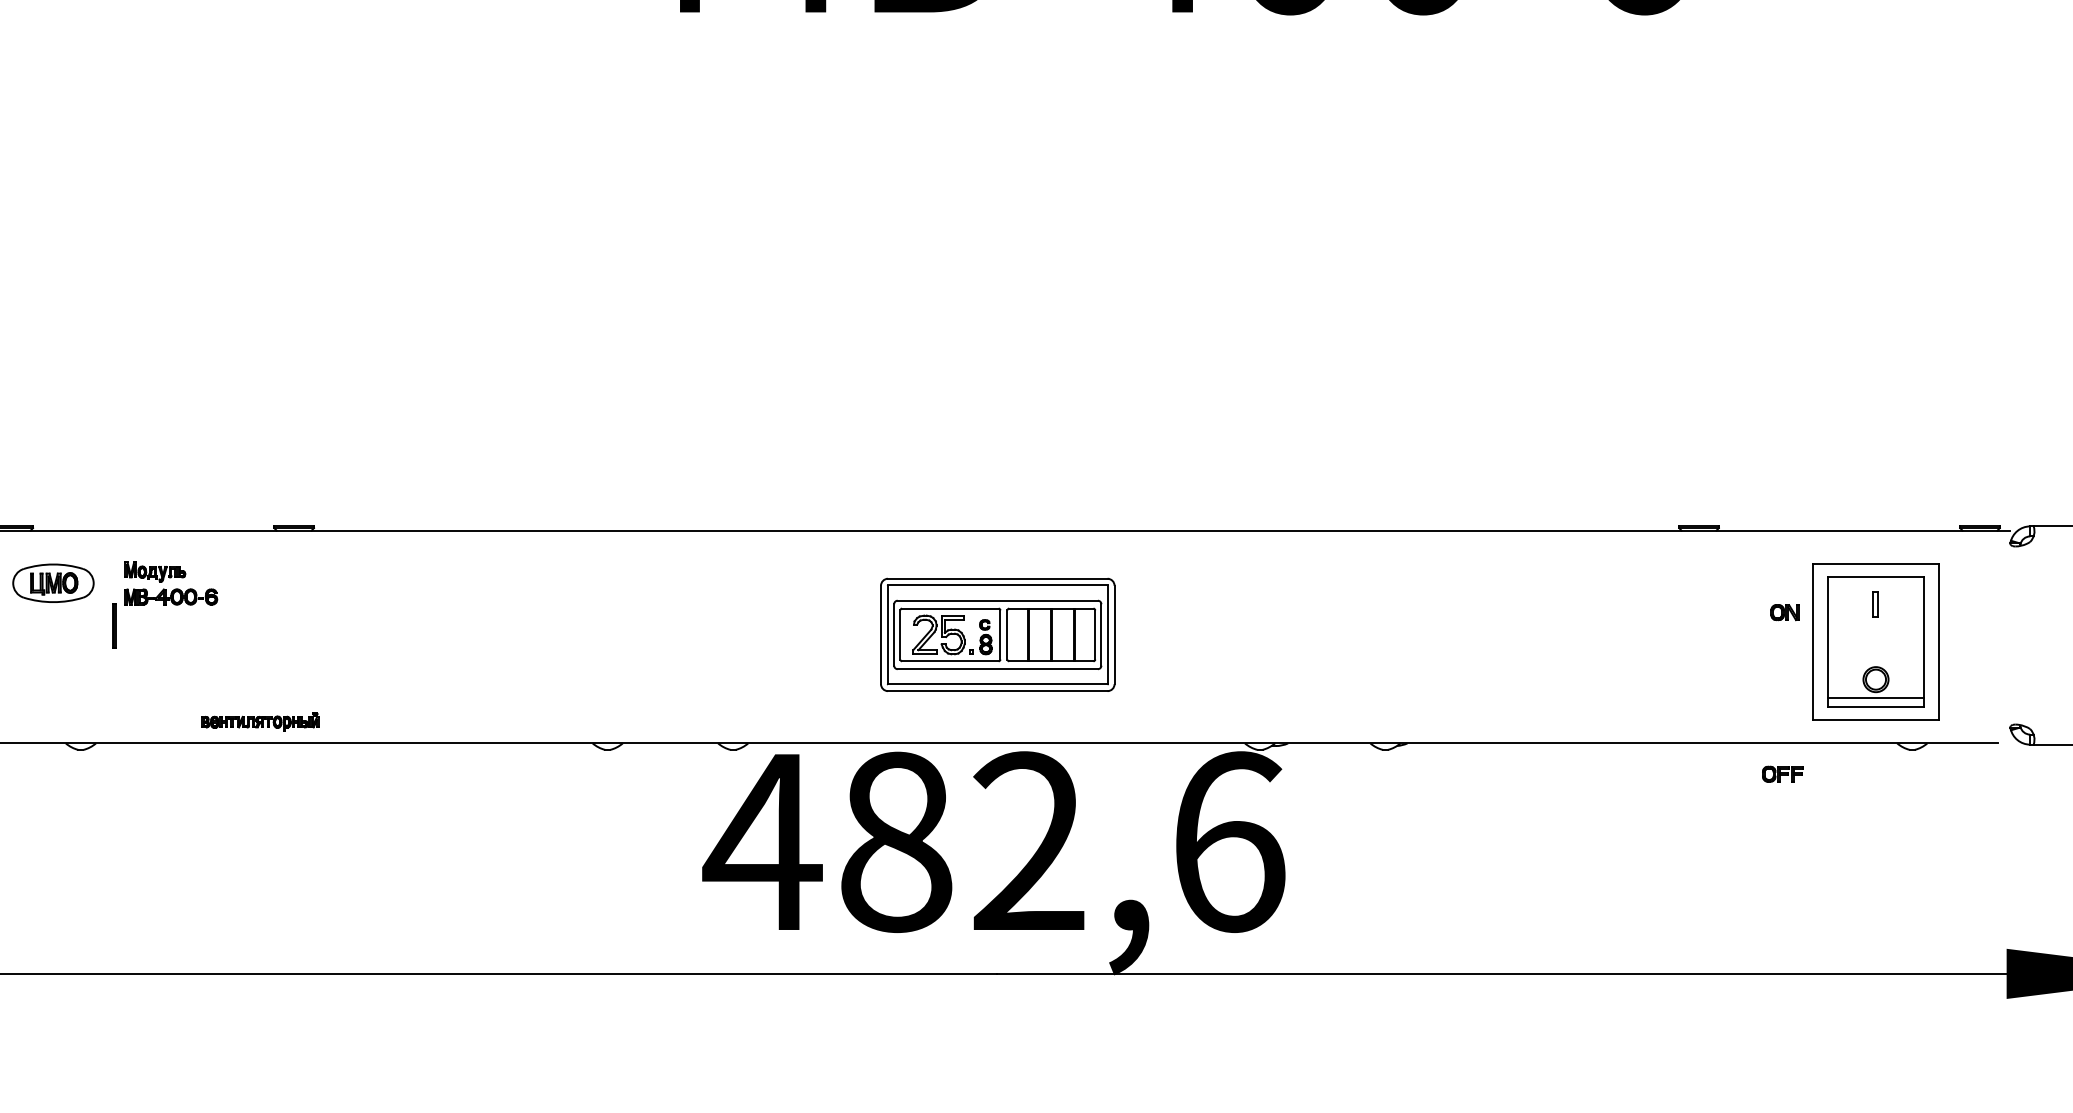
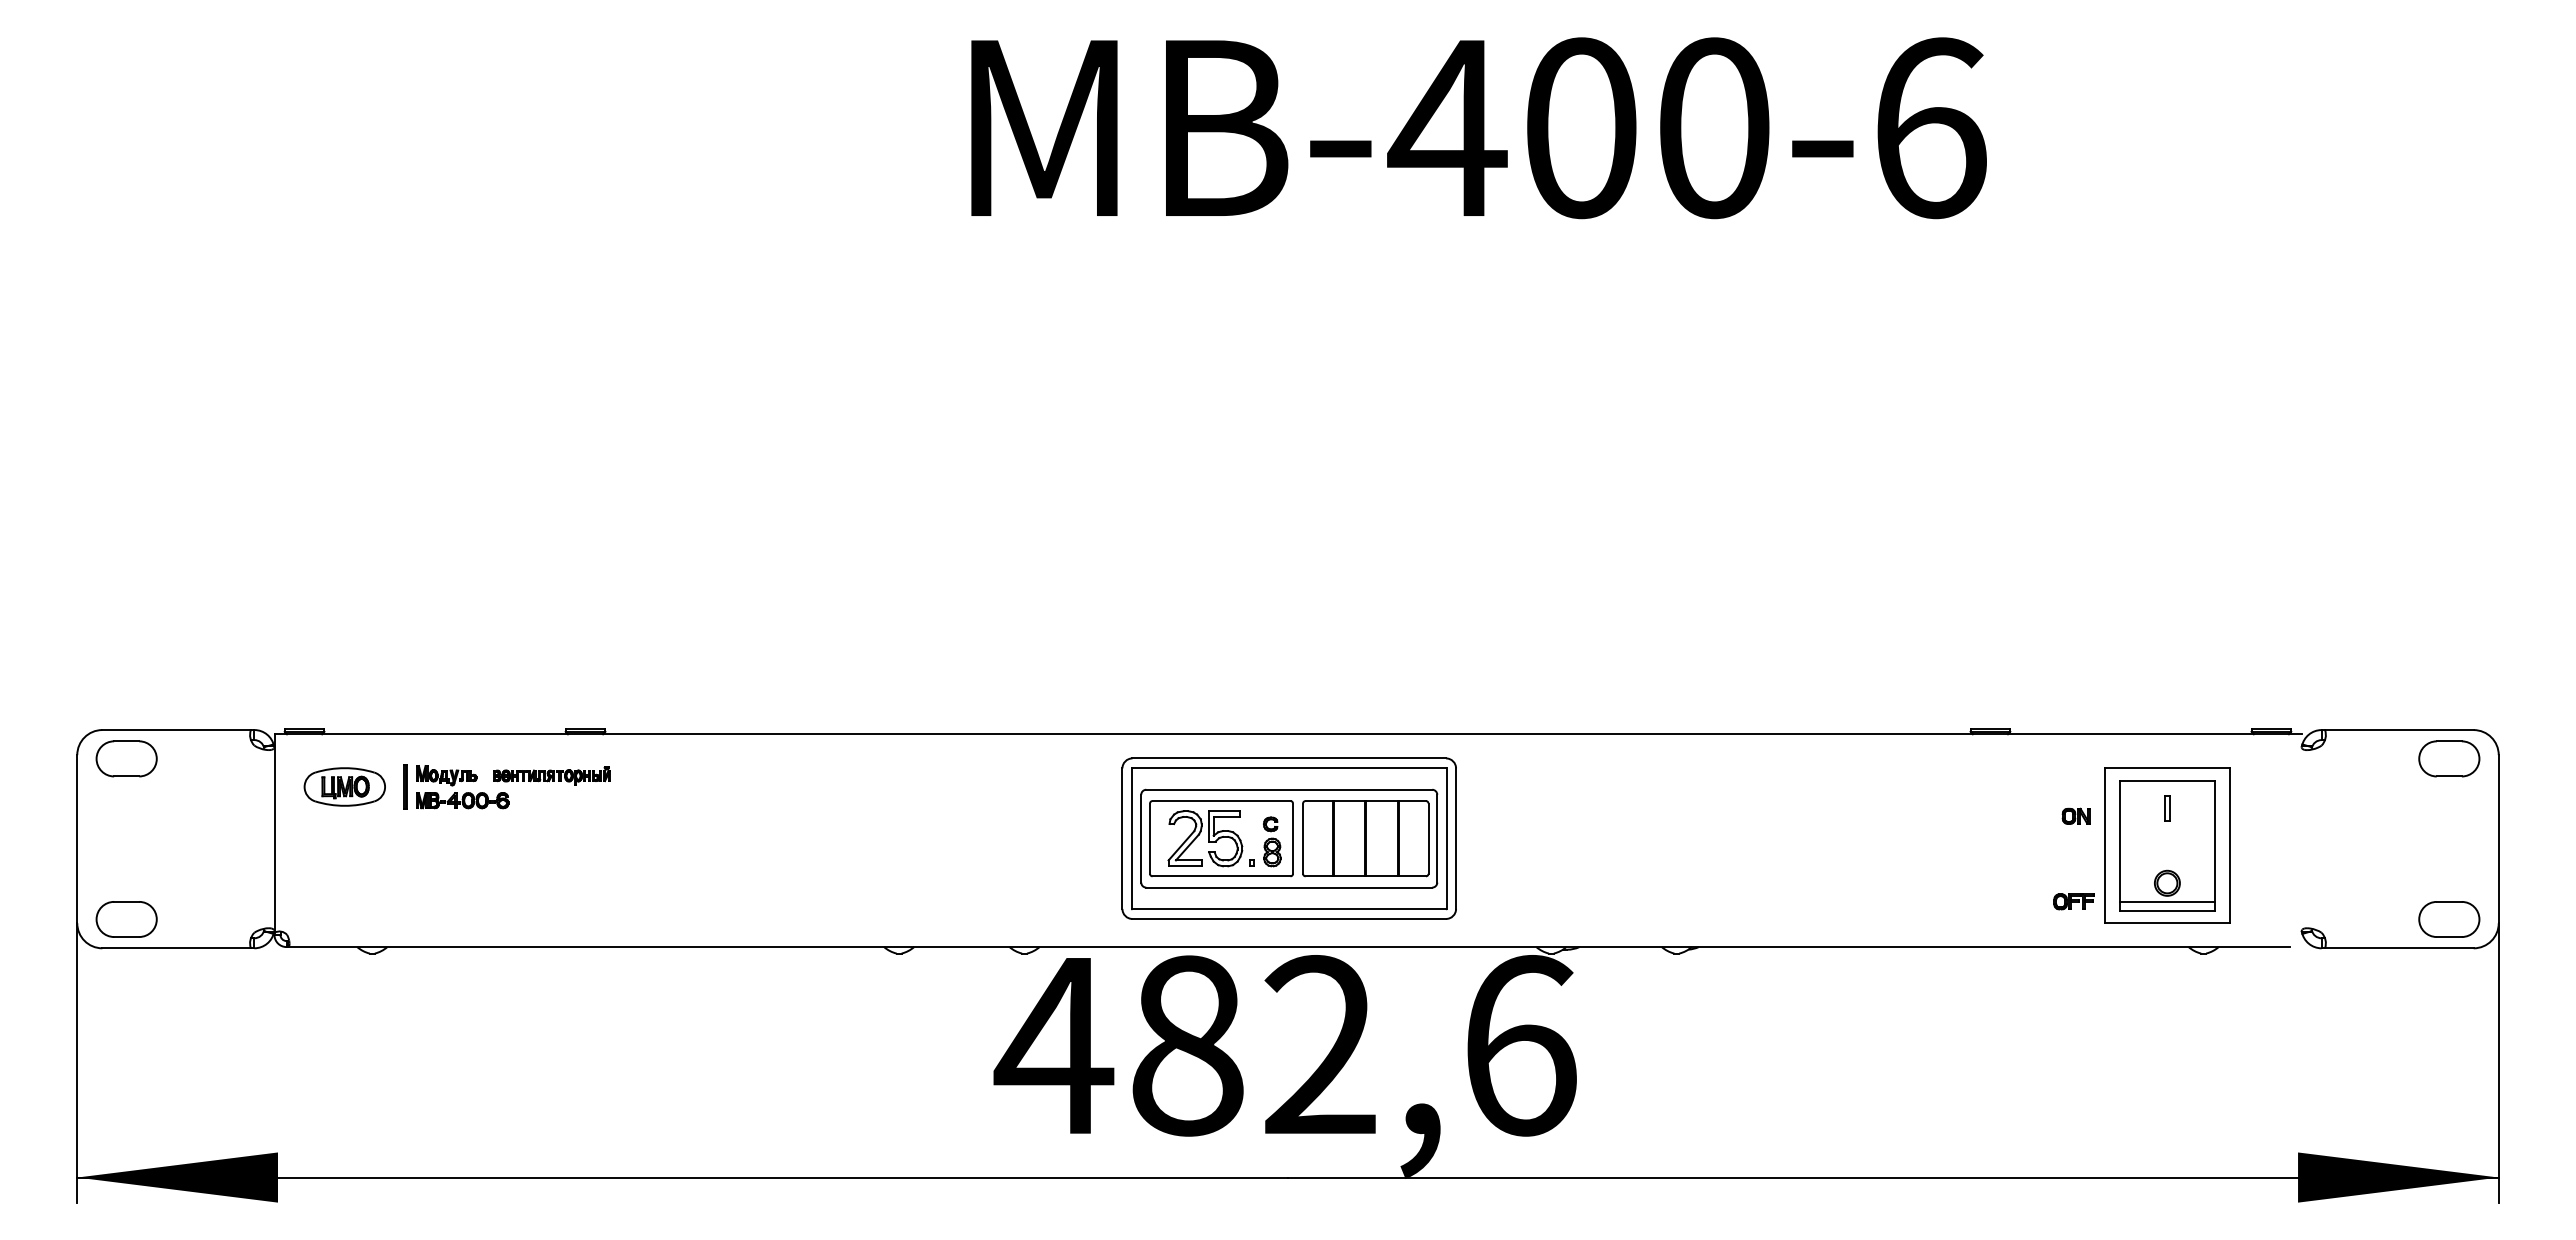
line: (114, 625) -> (405, 786), moved
part: (997, 634) -> (1288, 838), size x1.43
part: (260, 721) -> (551, 775), moved
part: (1782, 773) -> (2073, 901), moved

